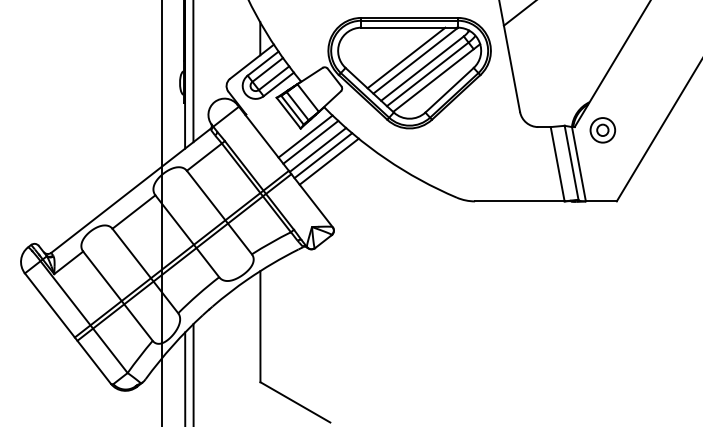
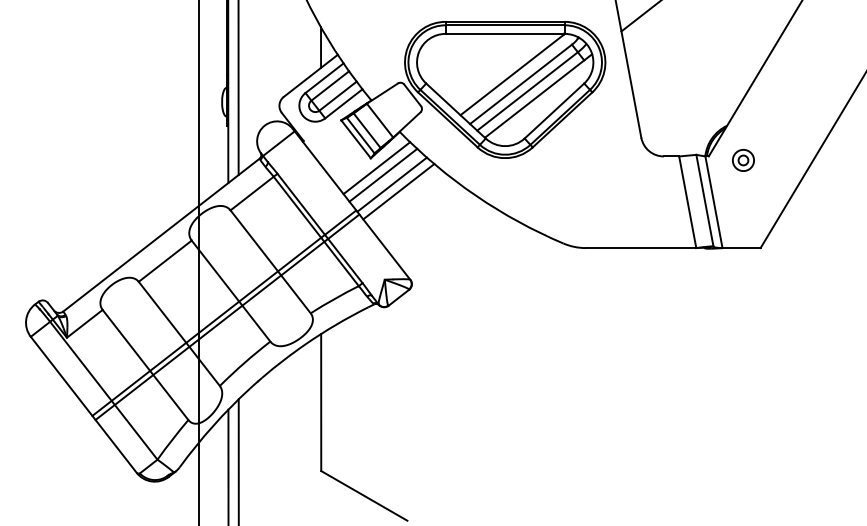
line: (406, 57) -> (501, 70), removed
part: (602, 130) -> (743, 160), size x0.7
line: (328, 161) -> (405, 198), removed

